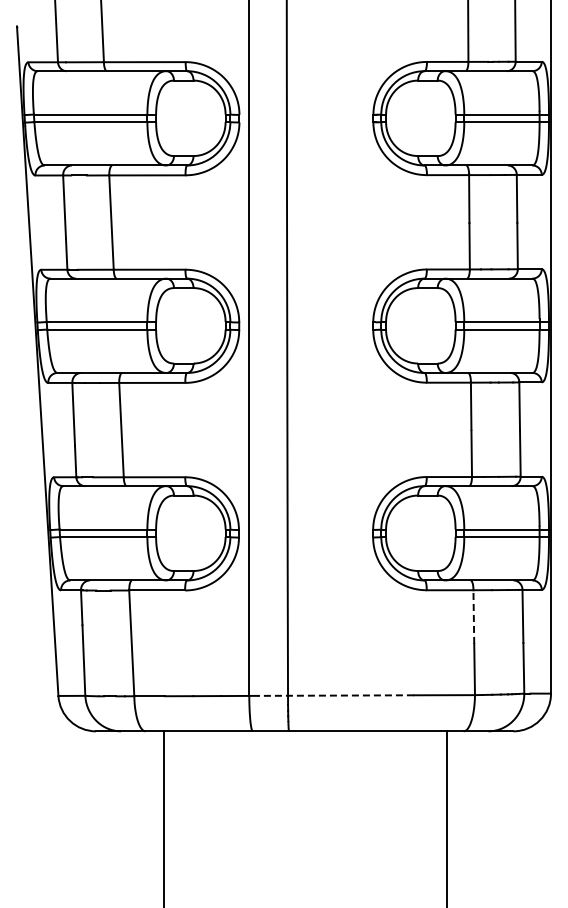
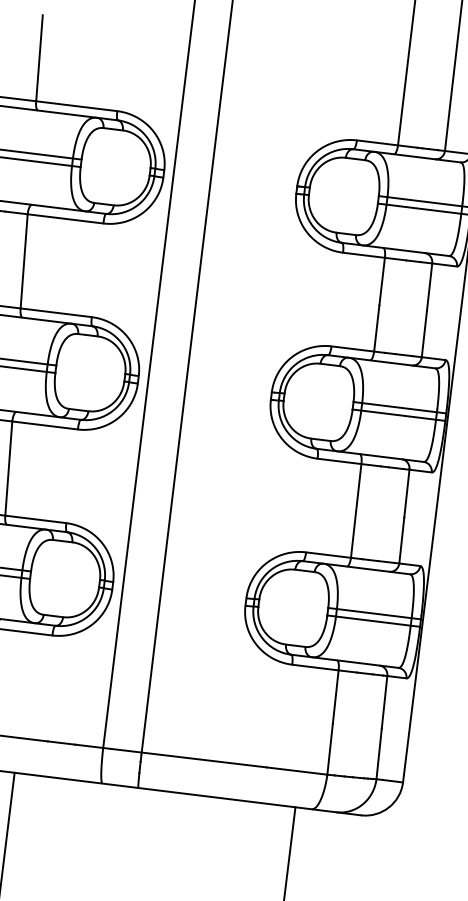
line: (473, 617) -> (335, 697), dashed -> solid
line: (335, 695) -> (188, 758), dashed -> solid

